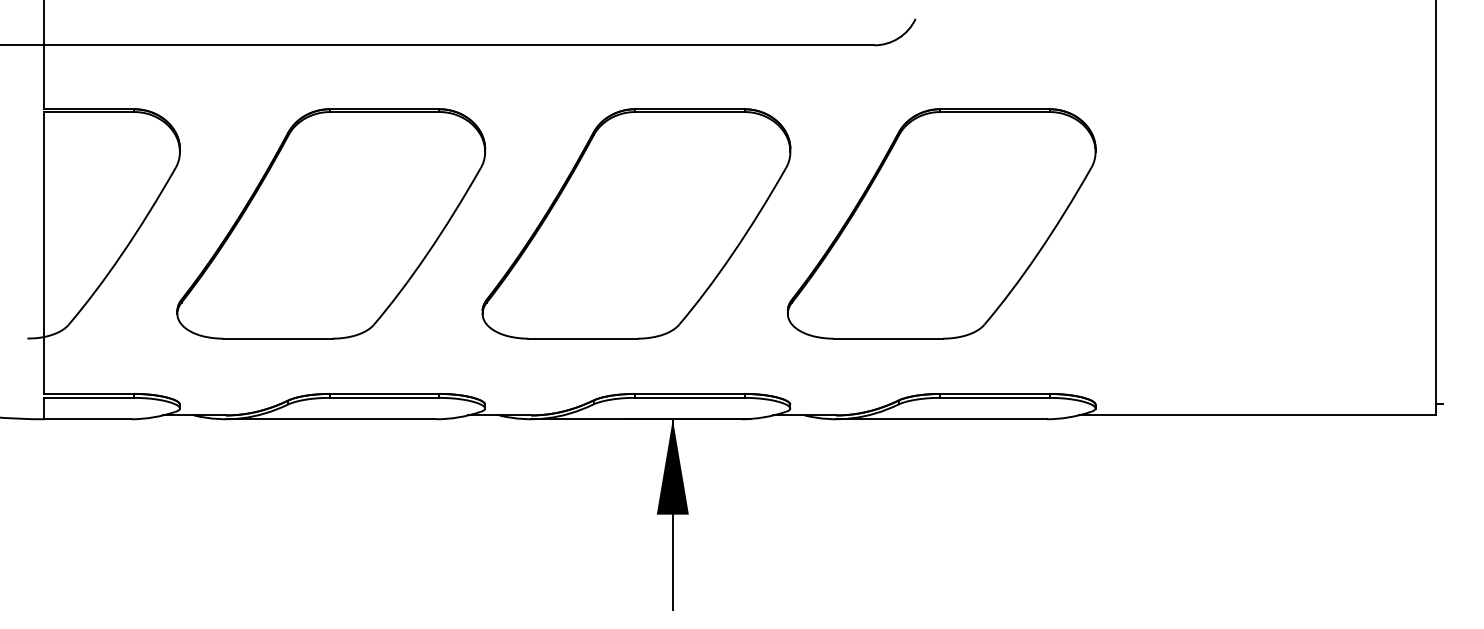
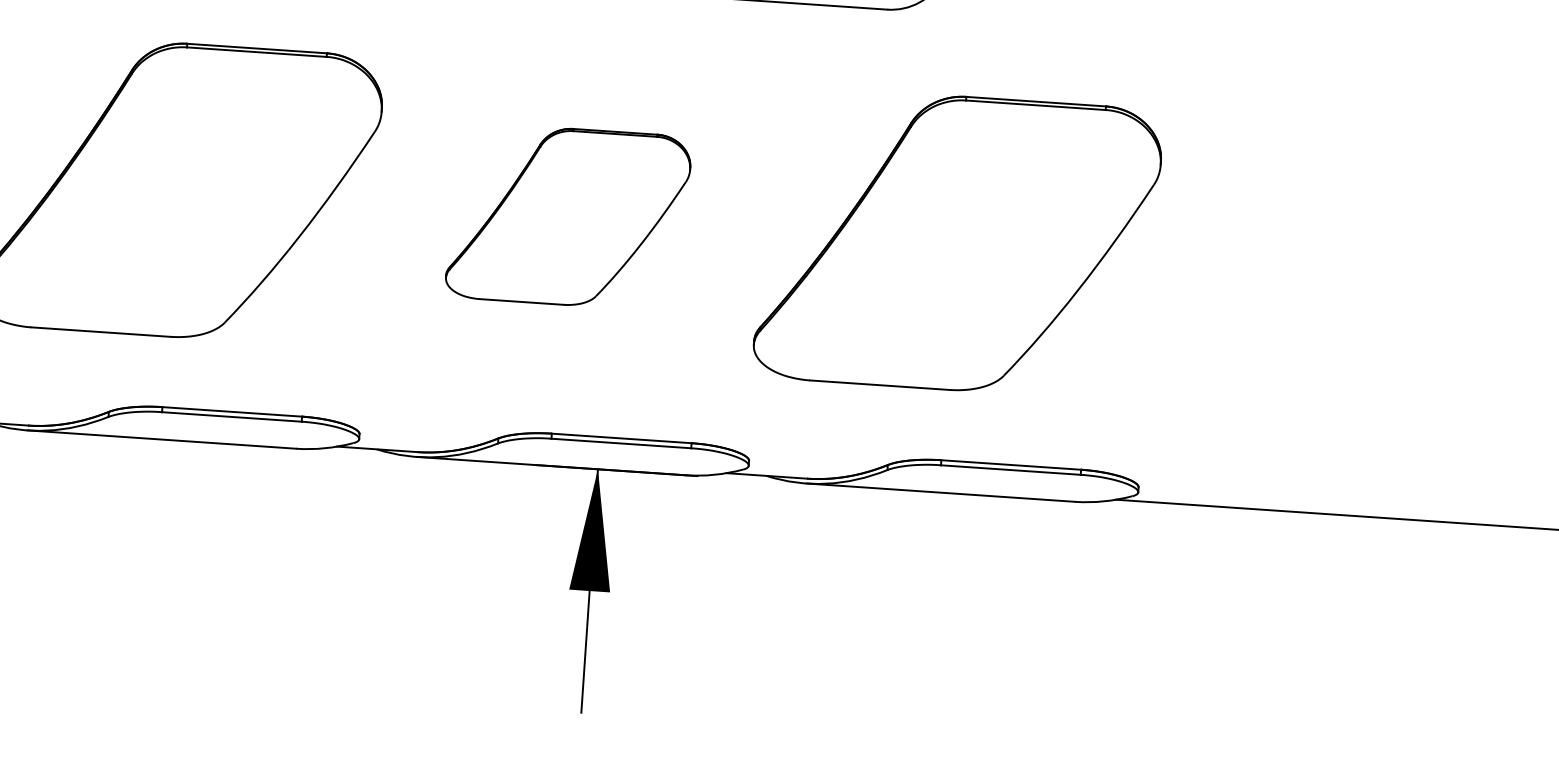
part: (636, 223) -> (568, 216), size x0.6

